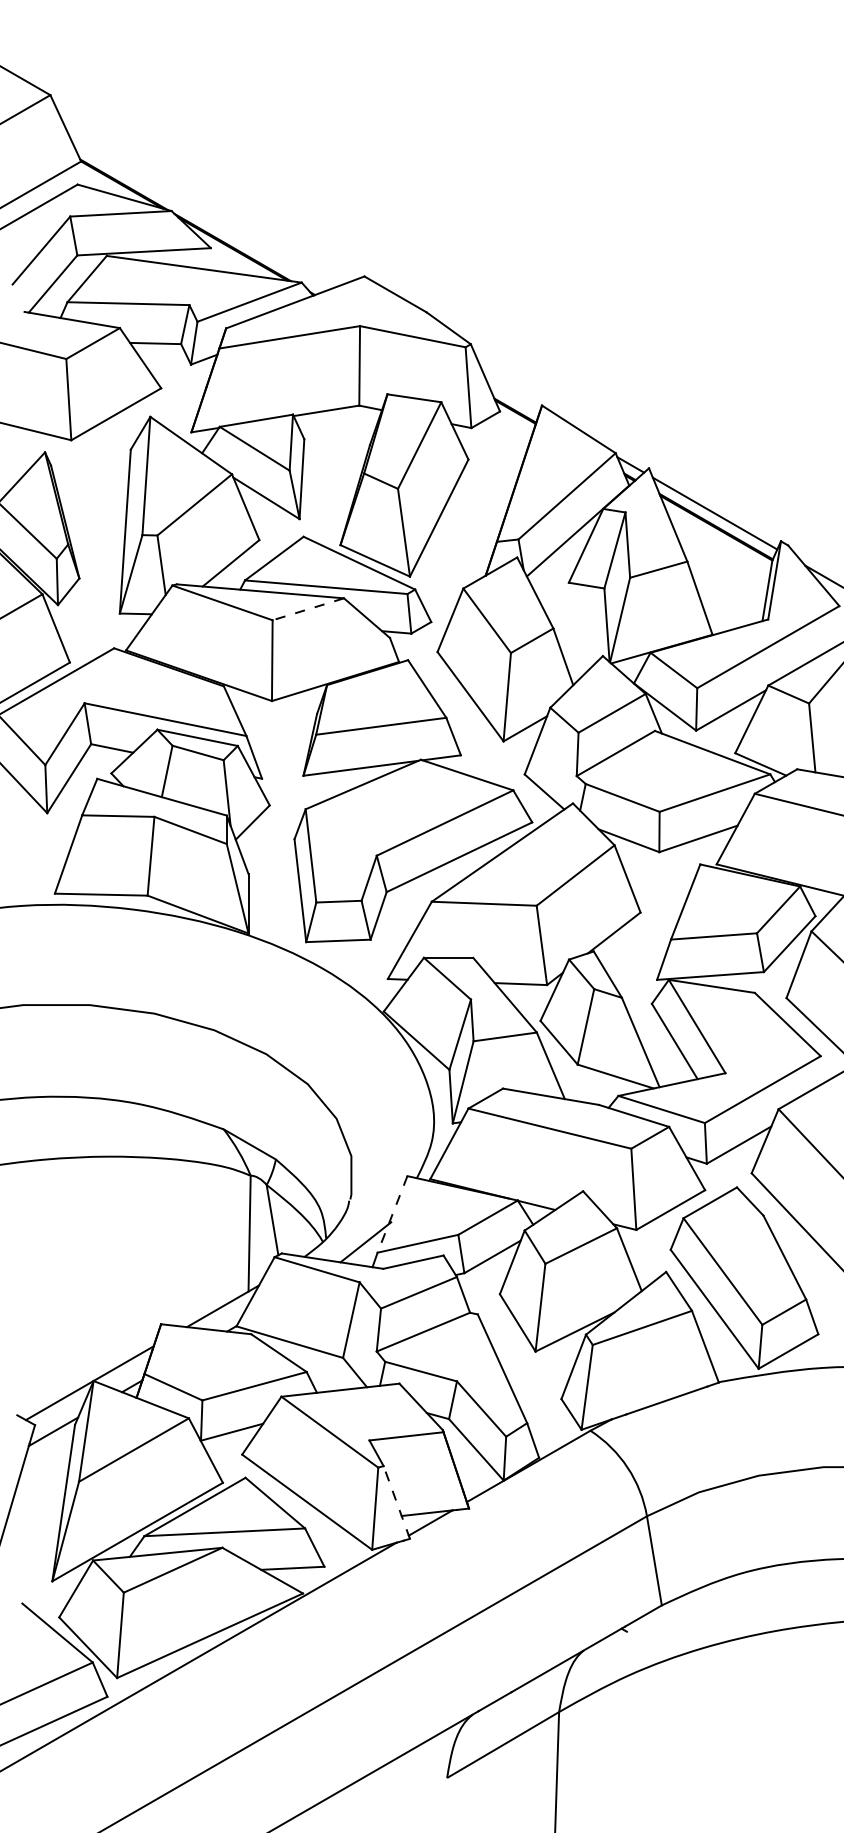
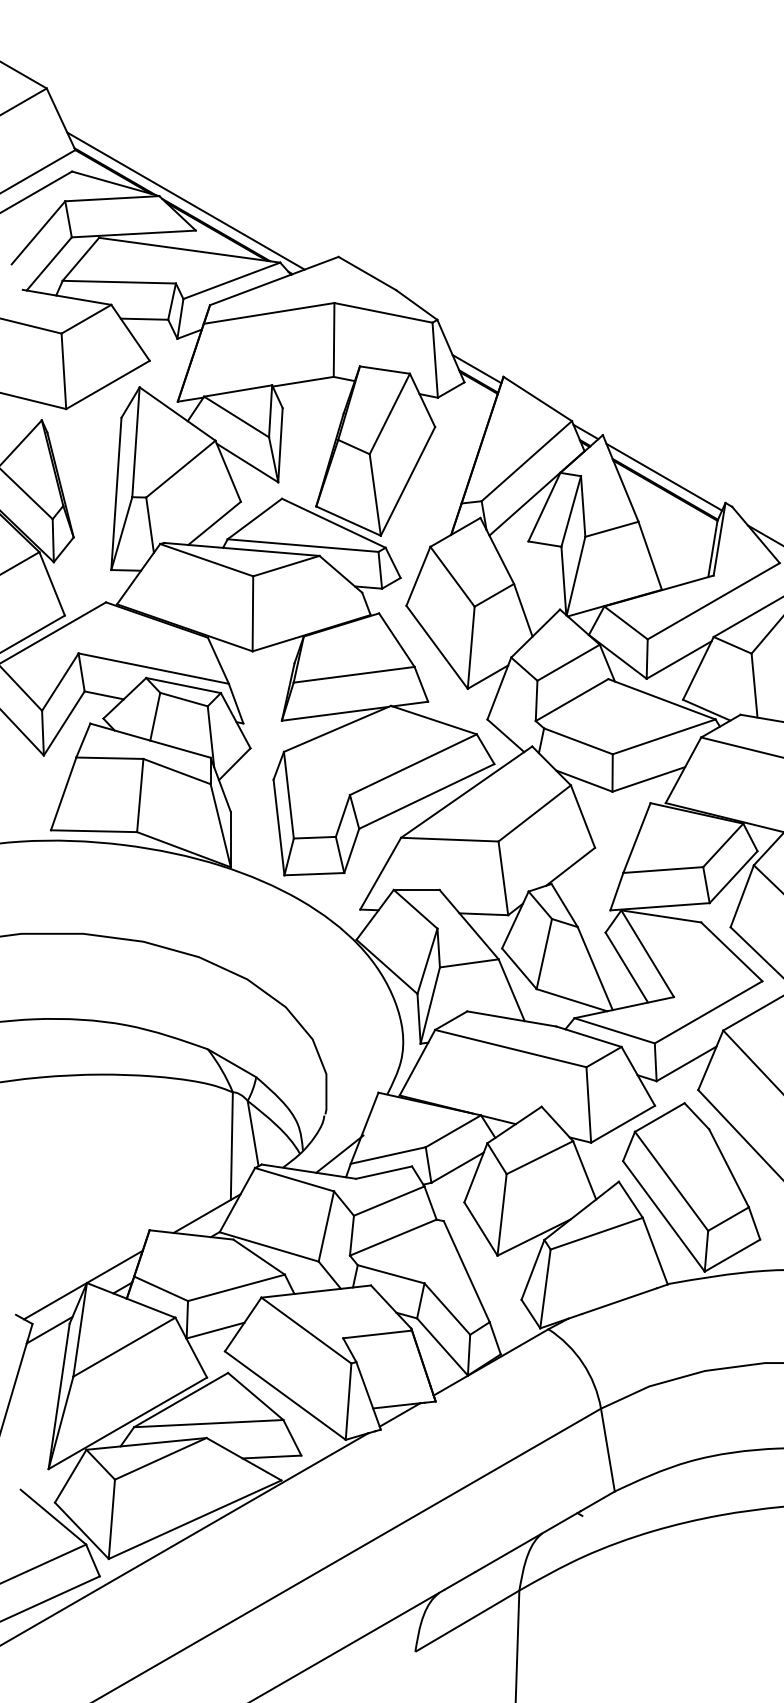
line: (200, 216) -> (186, 201), added
line: (513, 397) -> (477, 369), added
line: (307, 609) -> (285, 566), dashed -> solid
line: (392, 1214) -> (364, 1128), dashed -> solid
line: (396, 1502) -> (368, 1395), dashed -> solid

